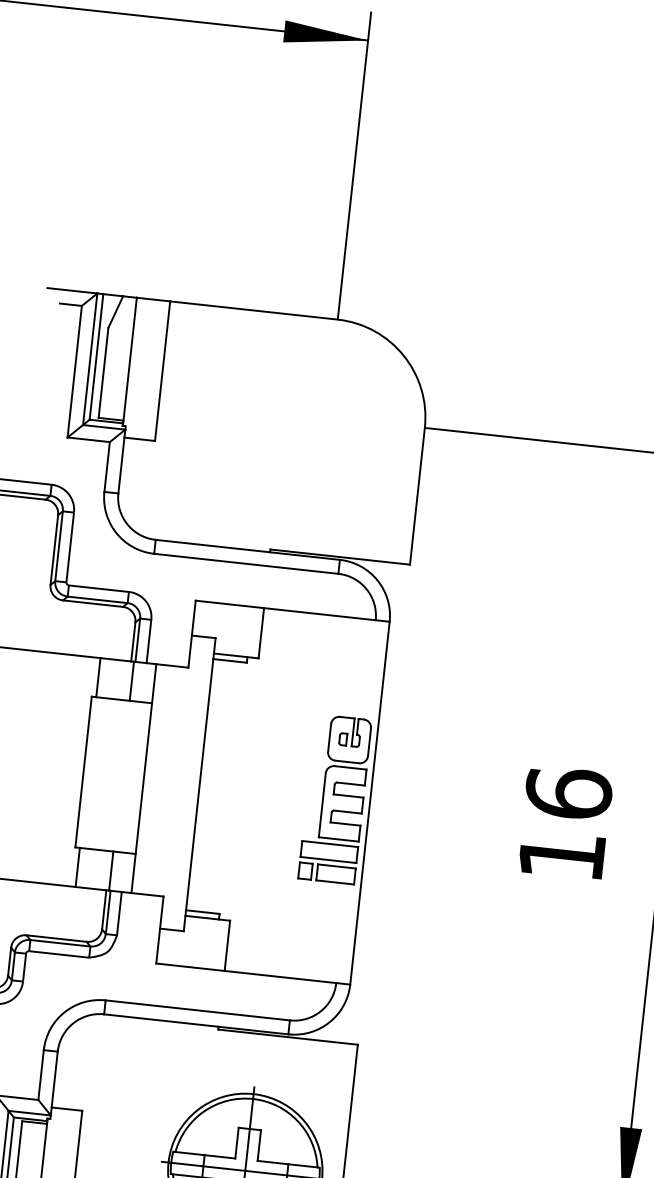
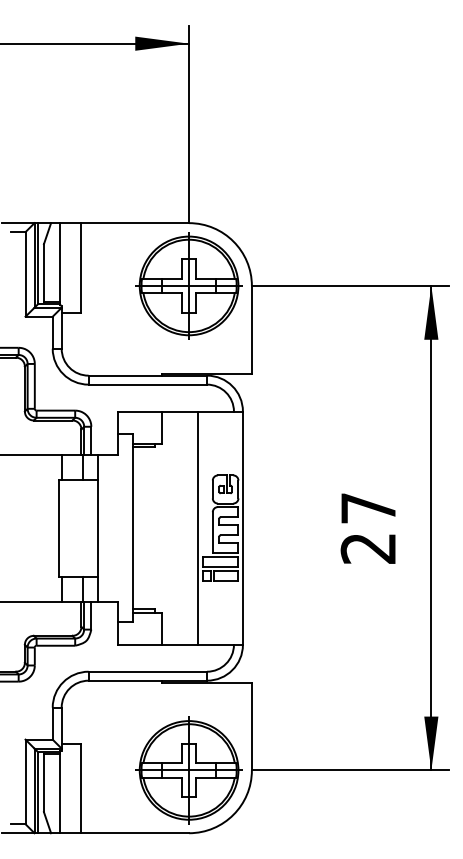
part: (326, 416) -> (188, 285), added
line: (300, 794) -> (198, 527), added
text: (565, 823) -> (368, 527), 16 -> 27

